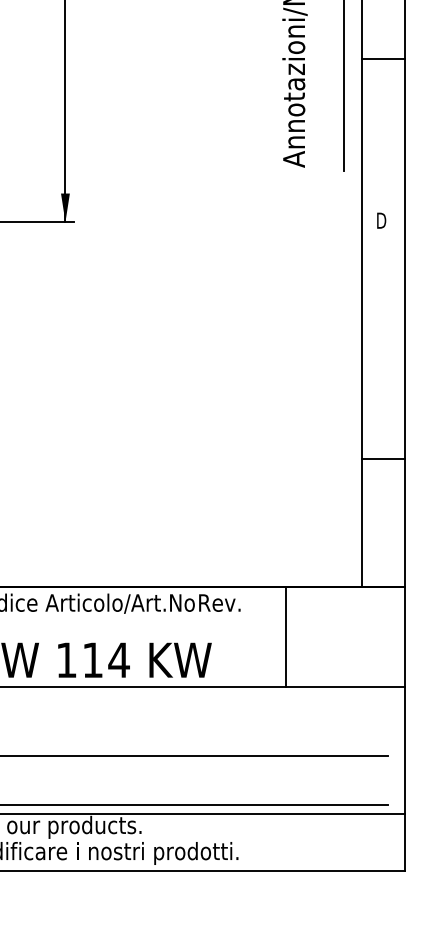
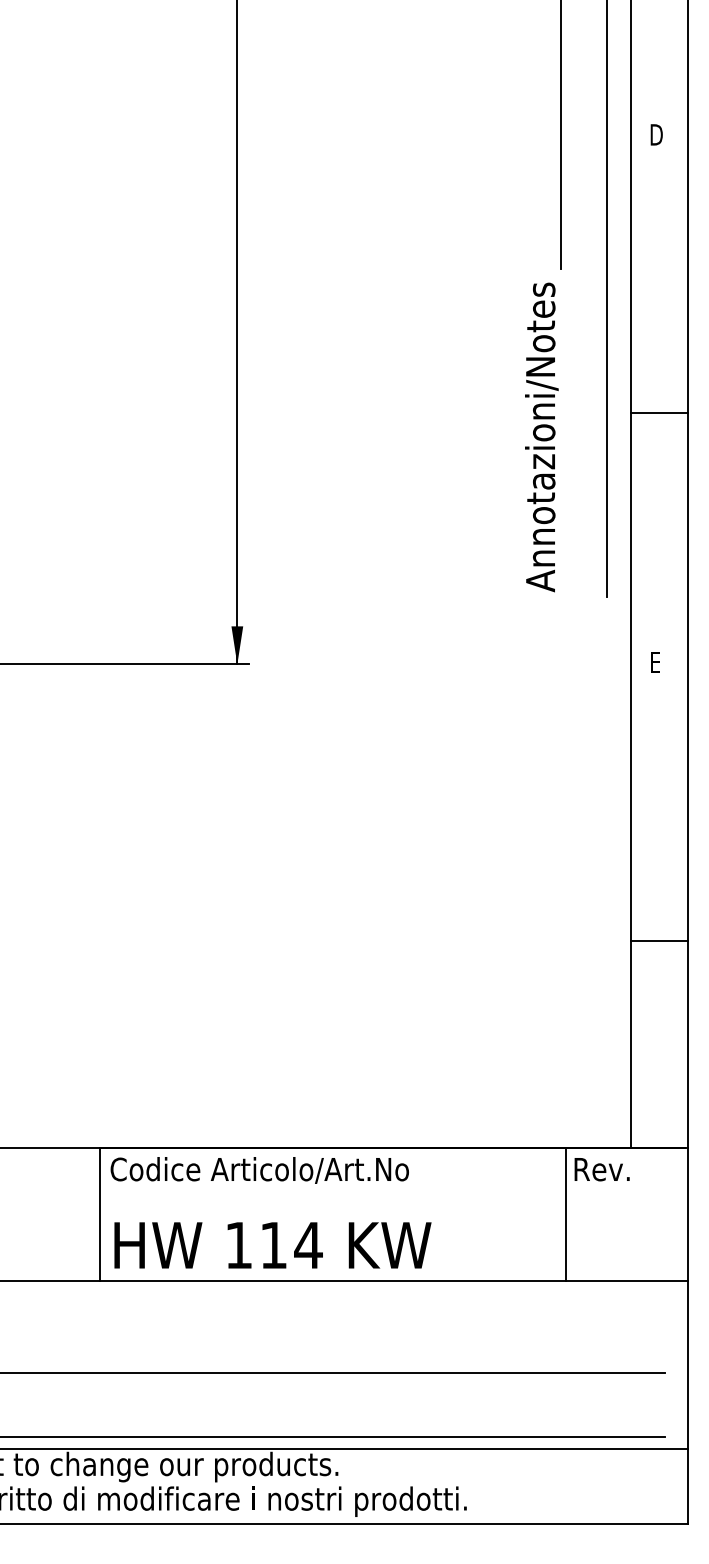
line: (382, 58) -> (658, 413), moved
text: (381, 220) -> (656, 662), D -> E
line: (382, 459) -> (658, 940), moved
text: (219, 603) -> (601, 1169), moved
line: (285, 636) -> (565, 1214), moved

